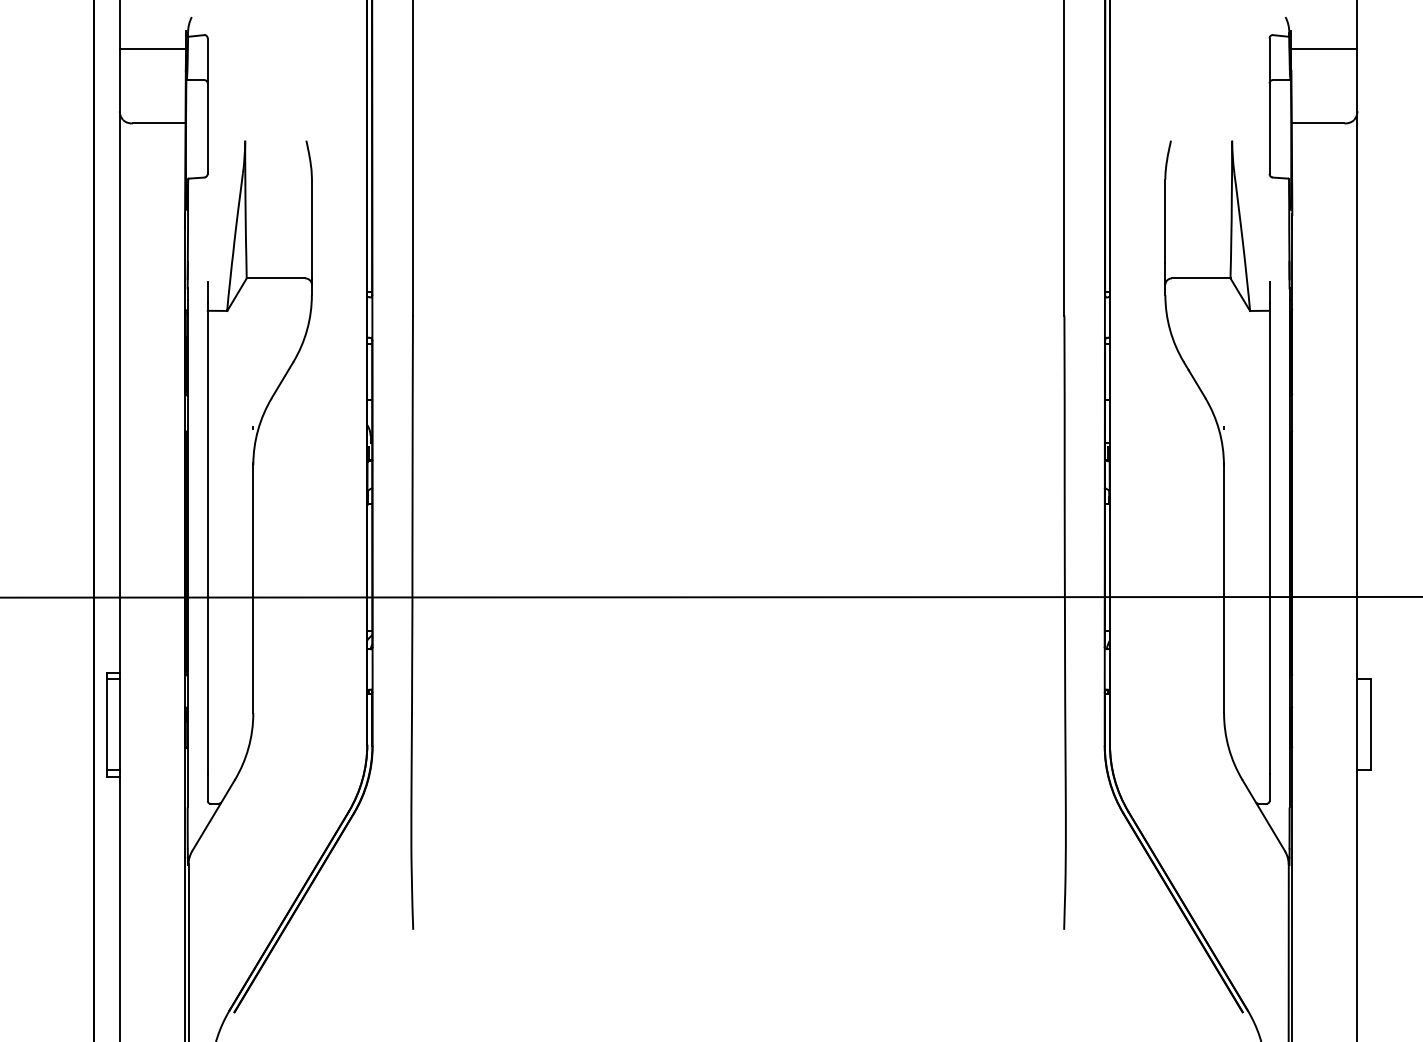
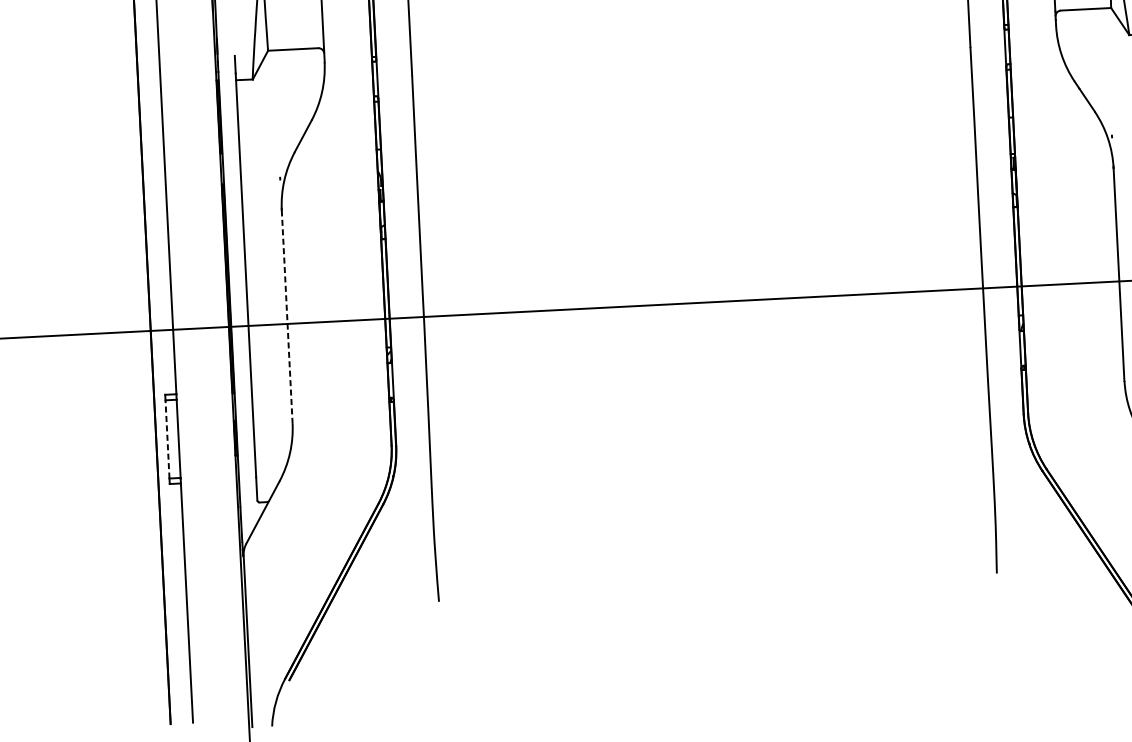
line: (253, 589) -> (287, 317), solid -> dashed
line: (106, 724) -> (167, 439), solid -> dashed

